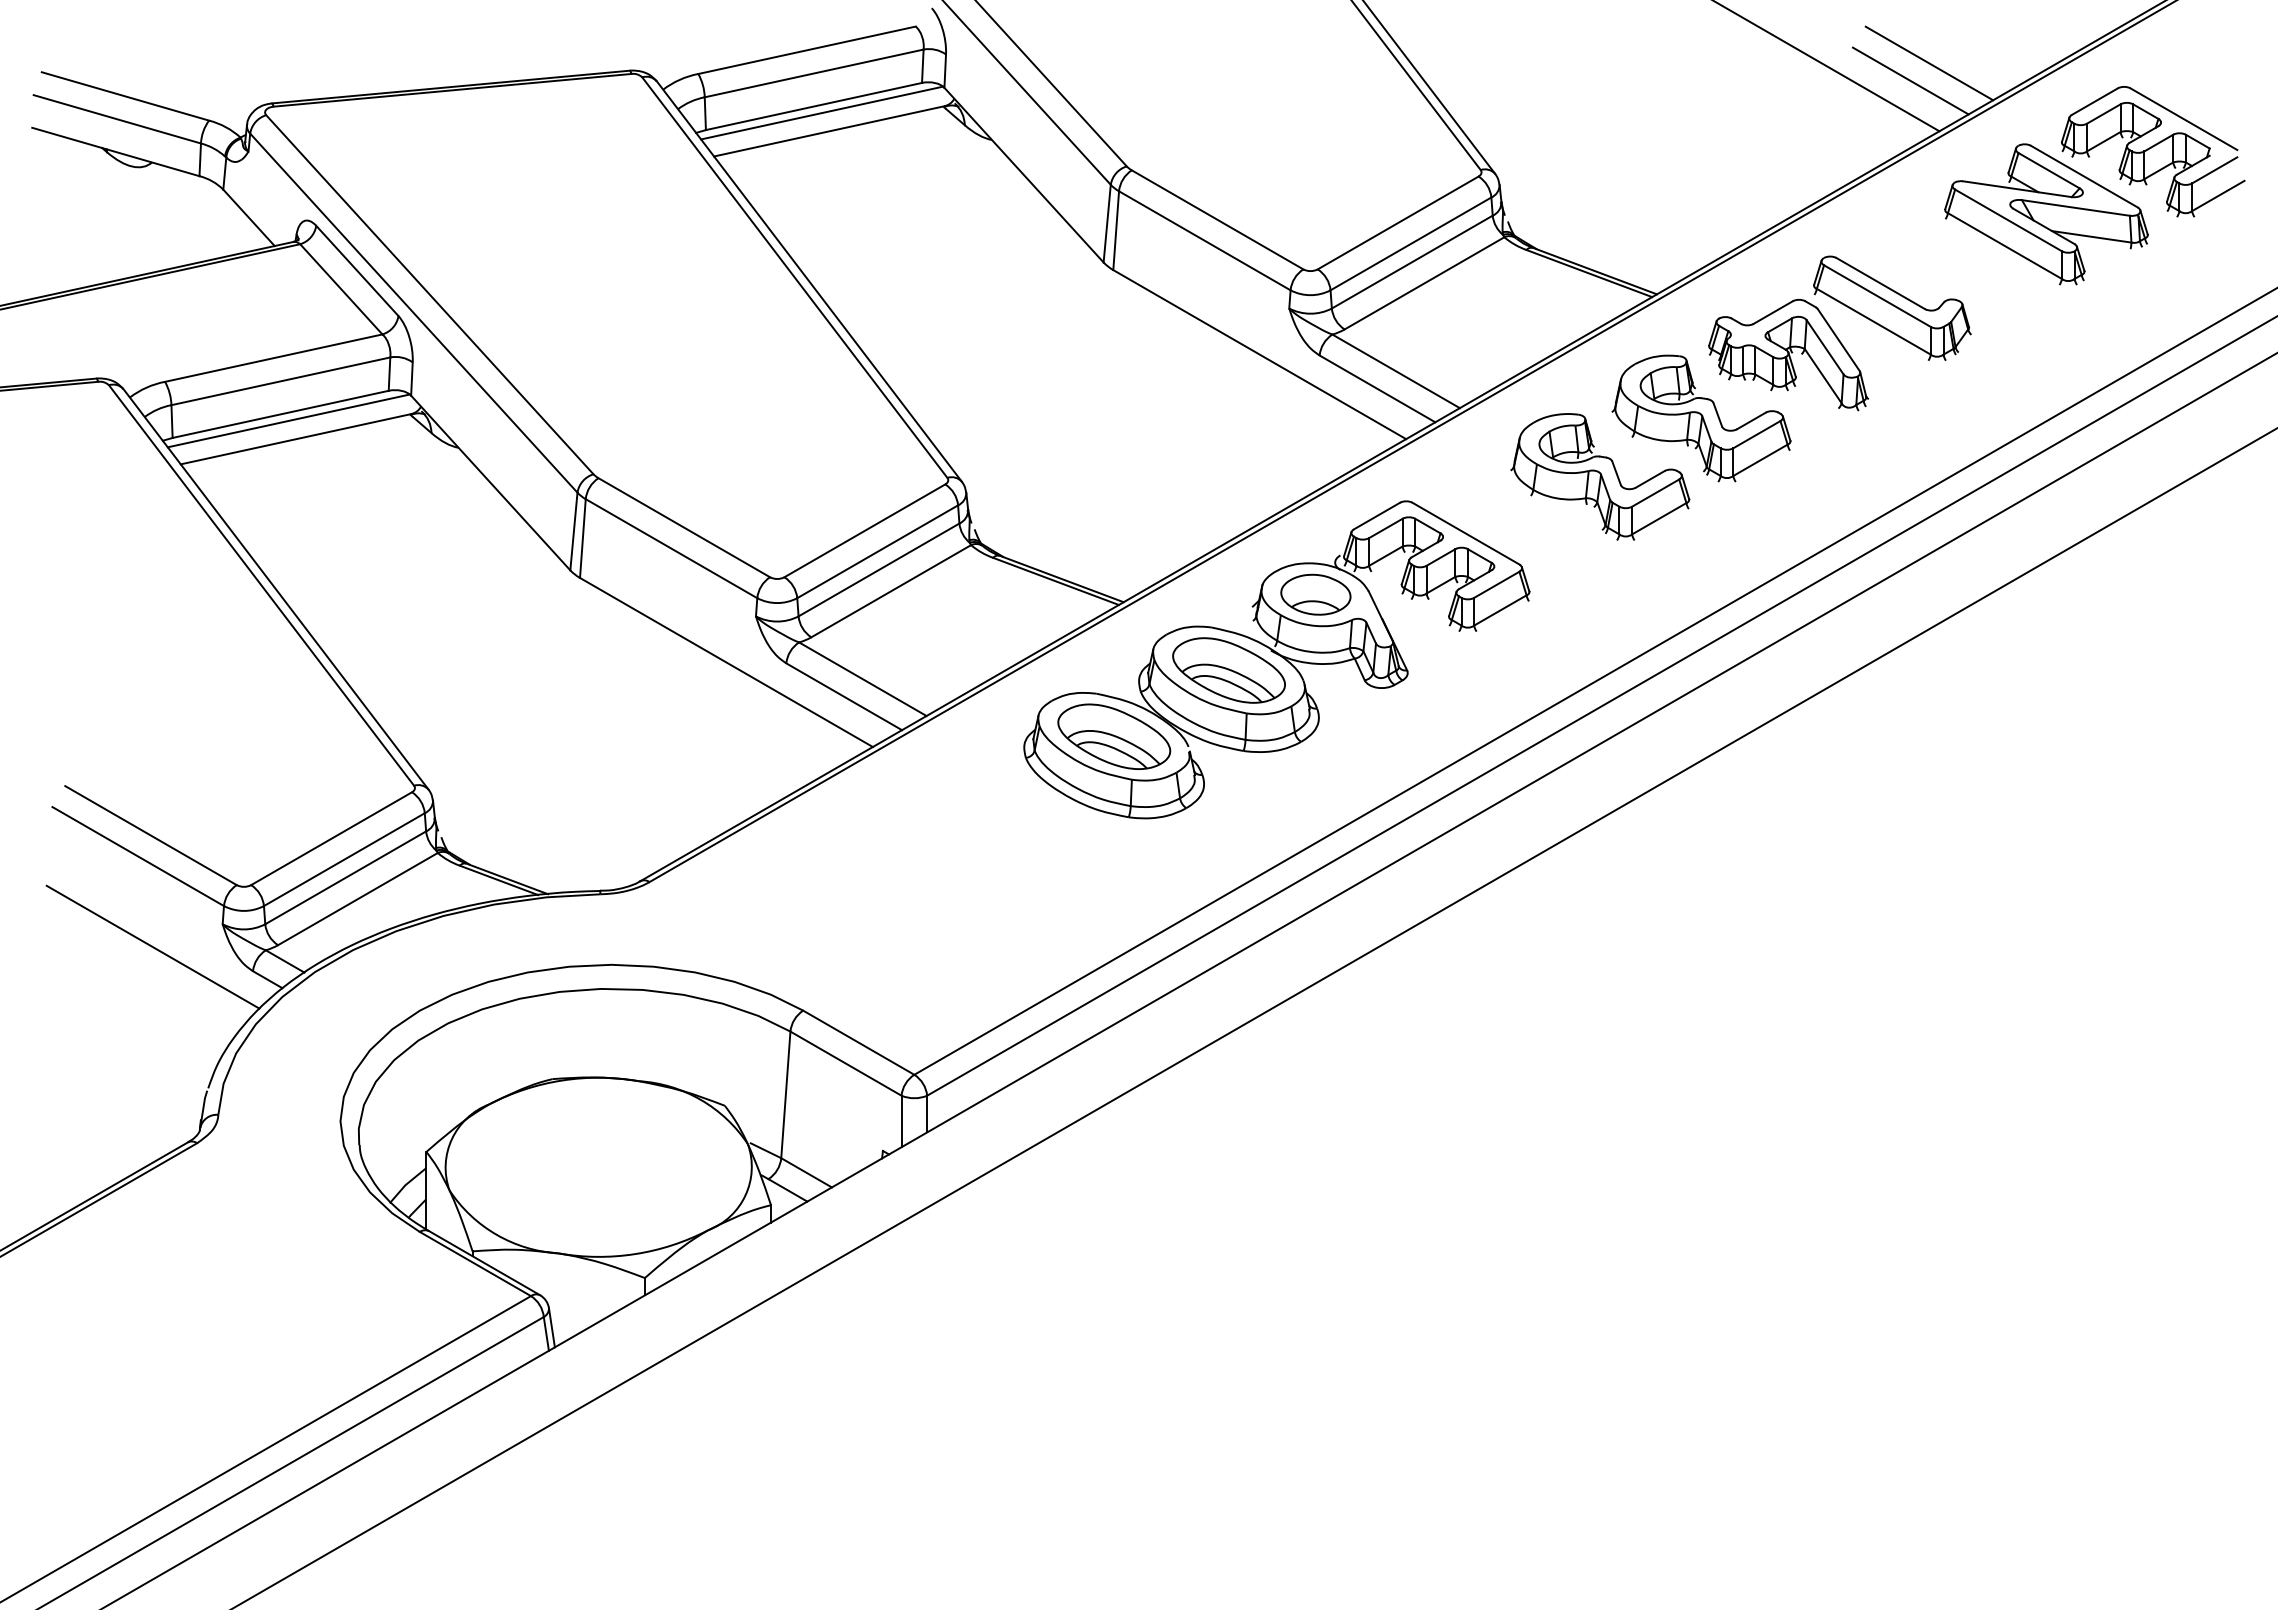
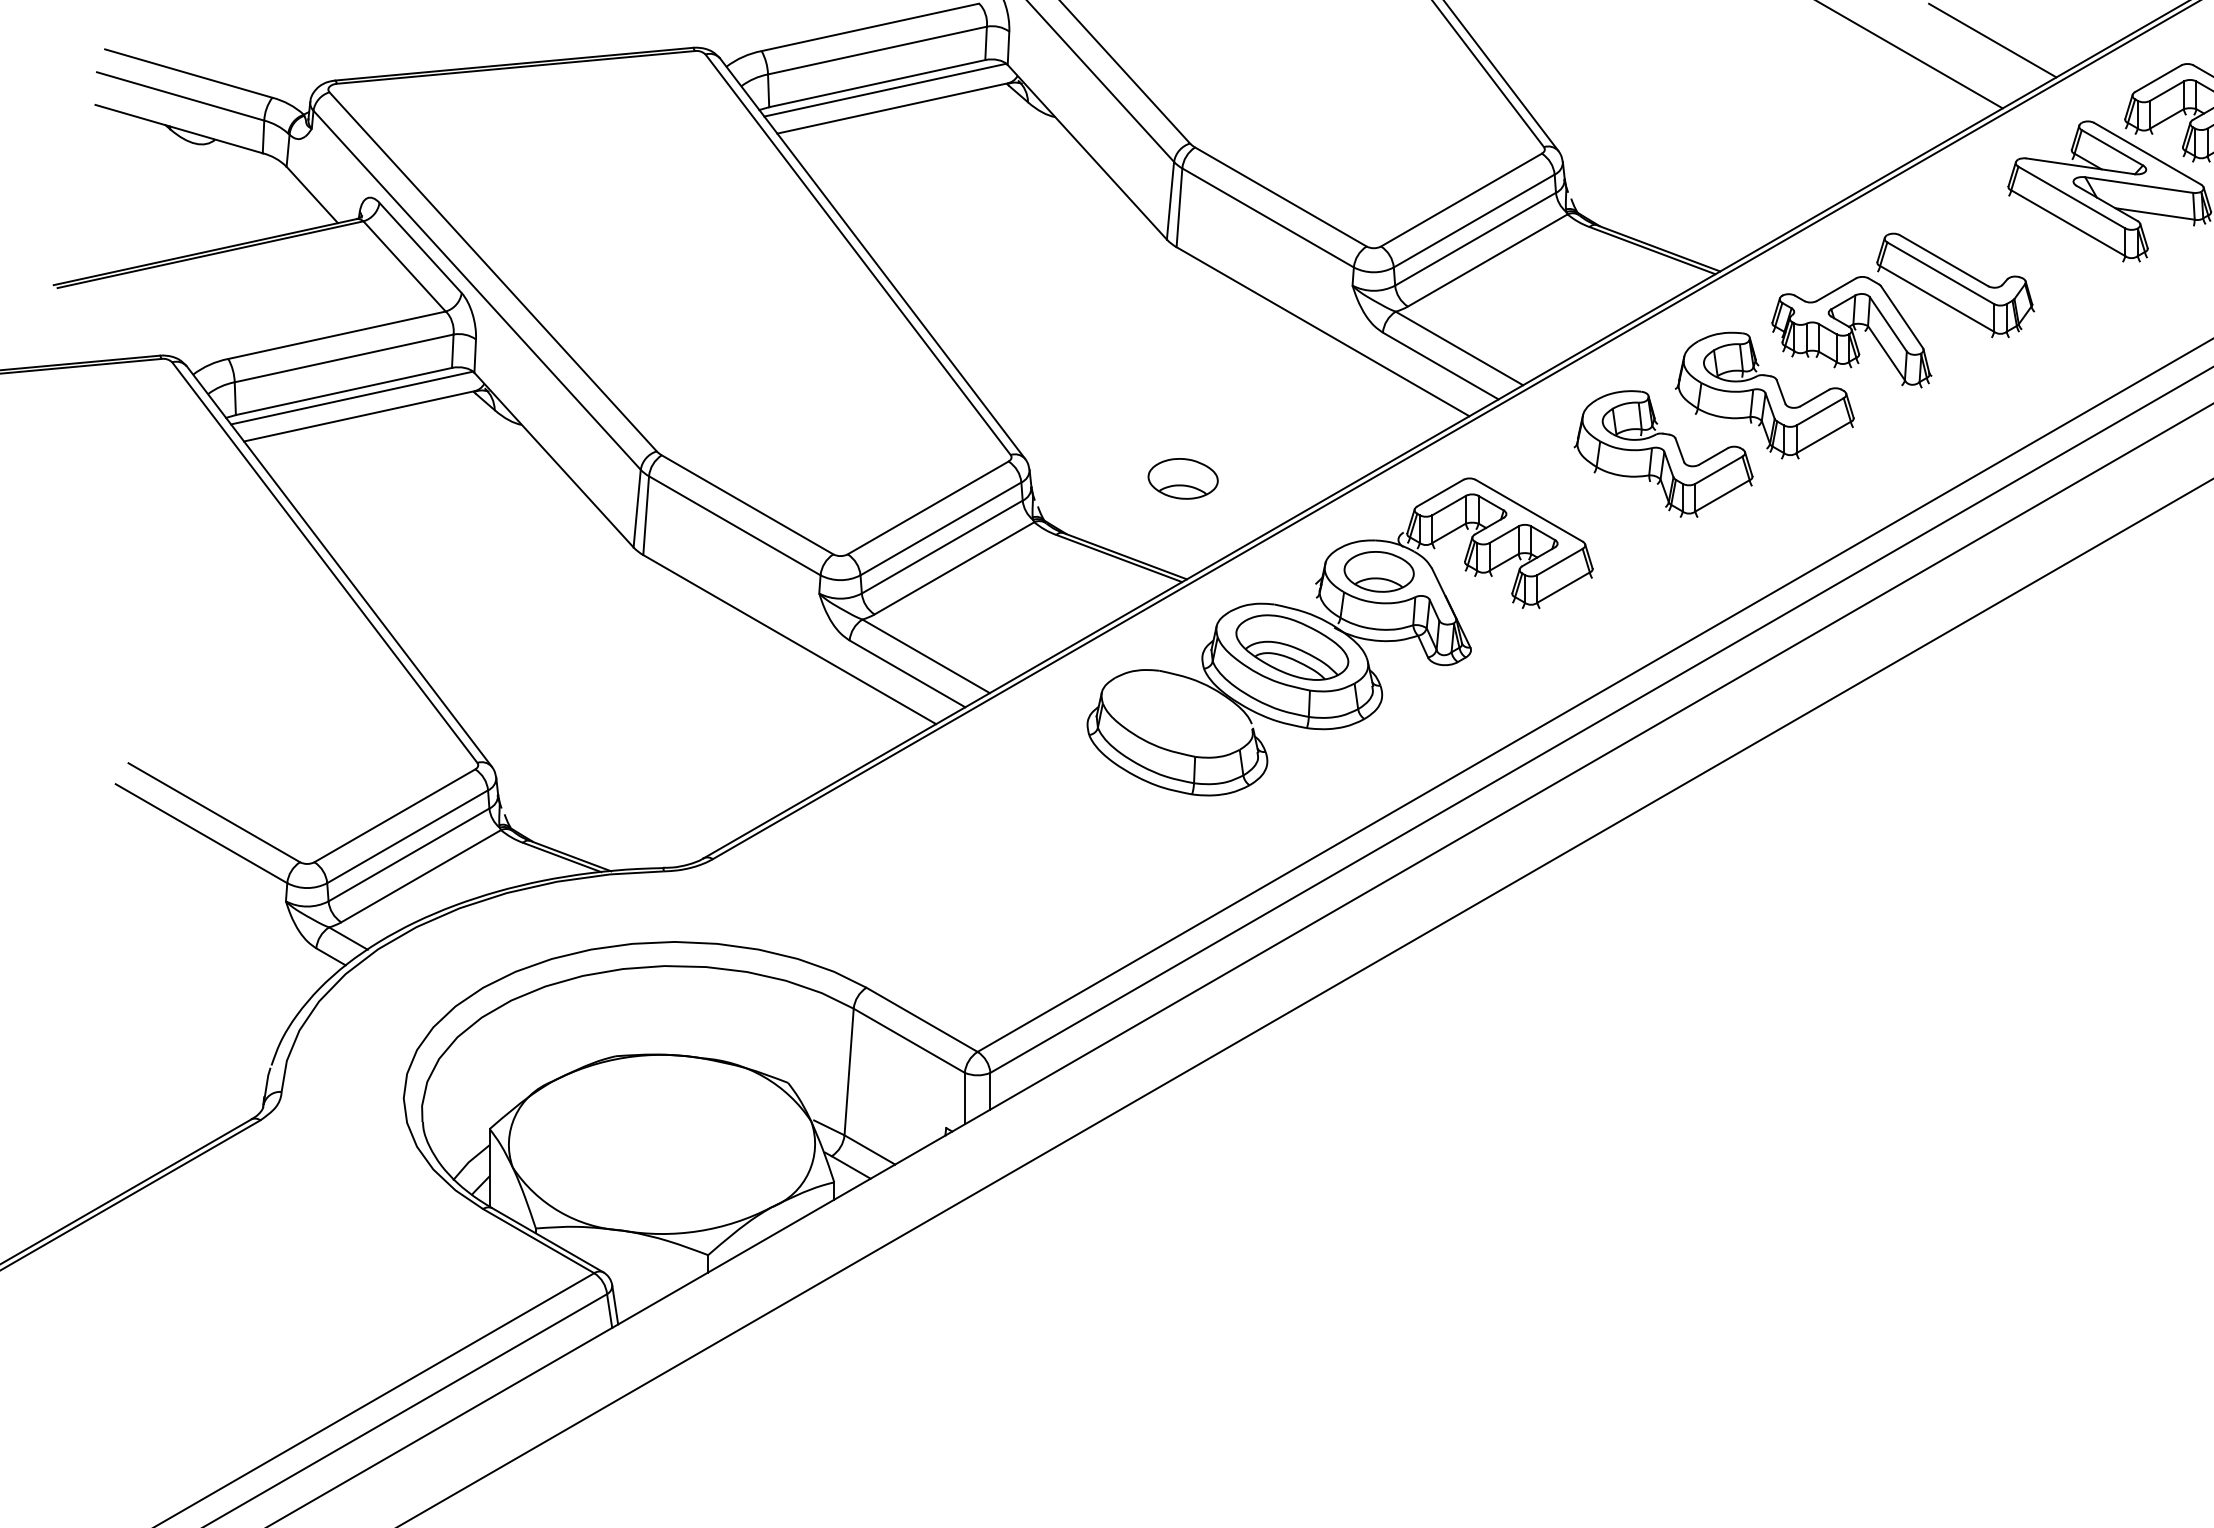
line: (1910, 80) -> (1973, 57), removed
part: (1119, 501) -> (1182, 478), added
part: (1114, 736) -> (1177, 713), removed
line: (152, 946) -> (215, 923), removed

